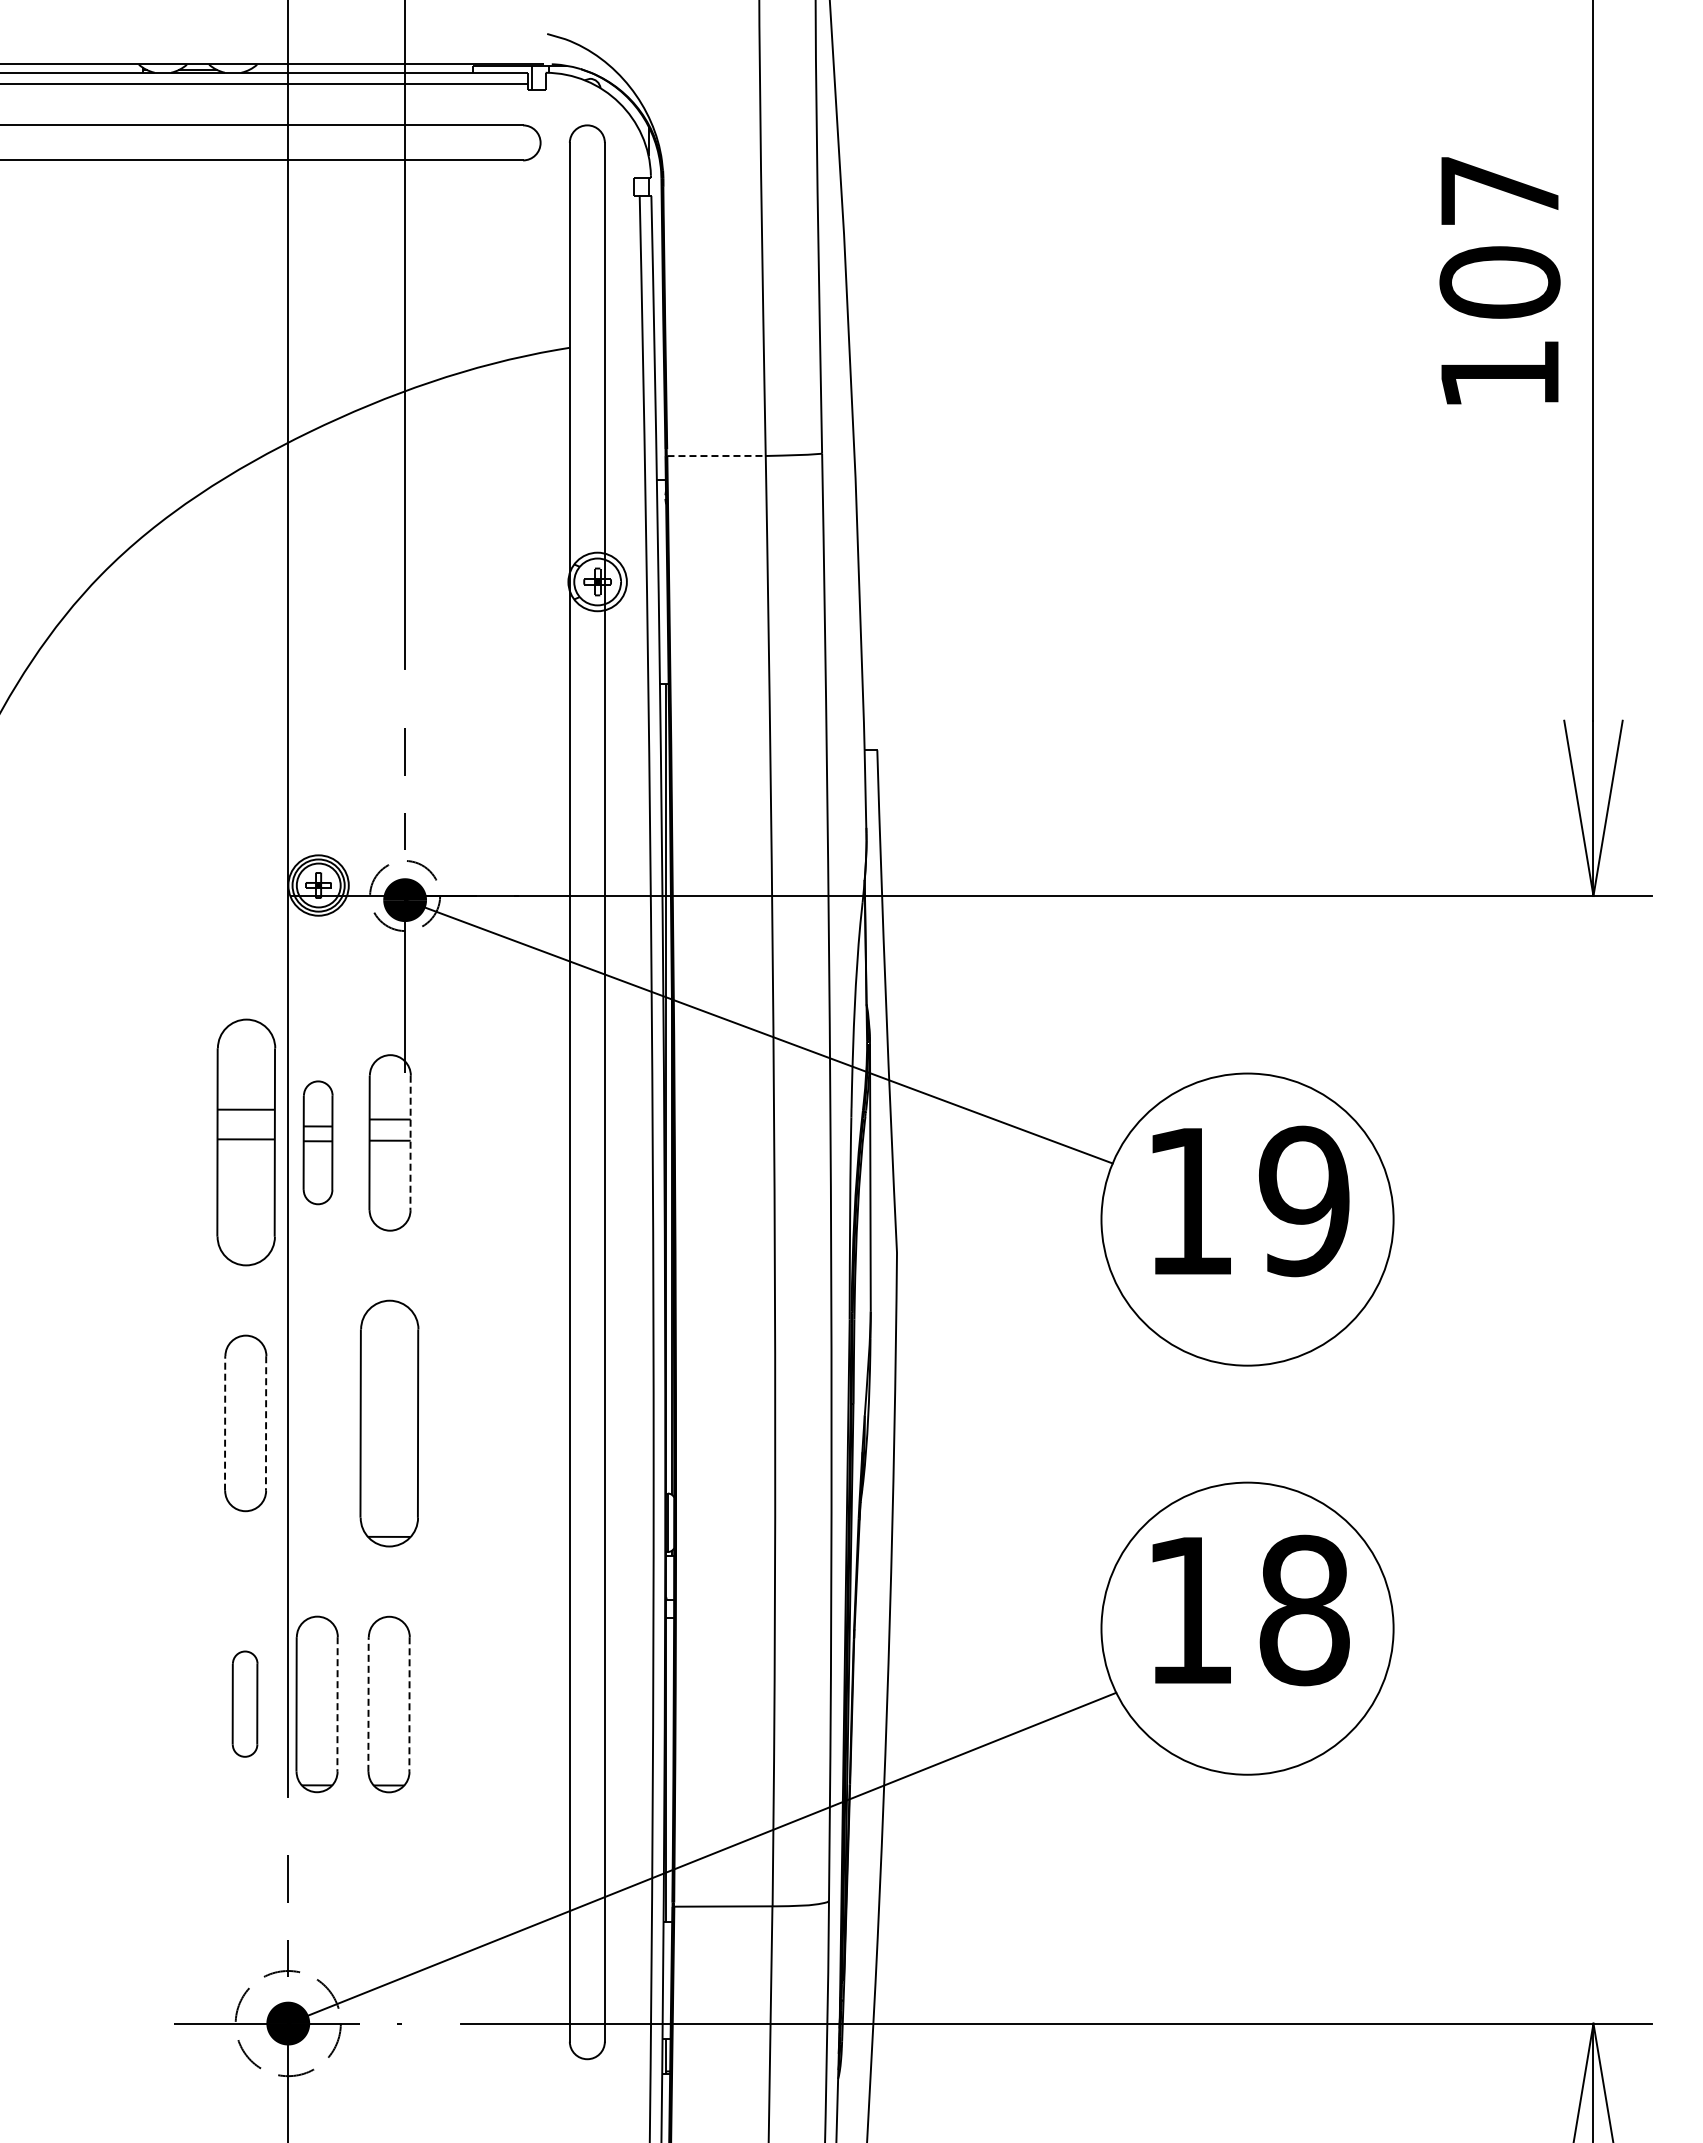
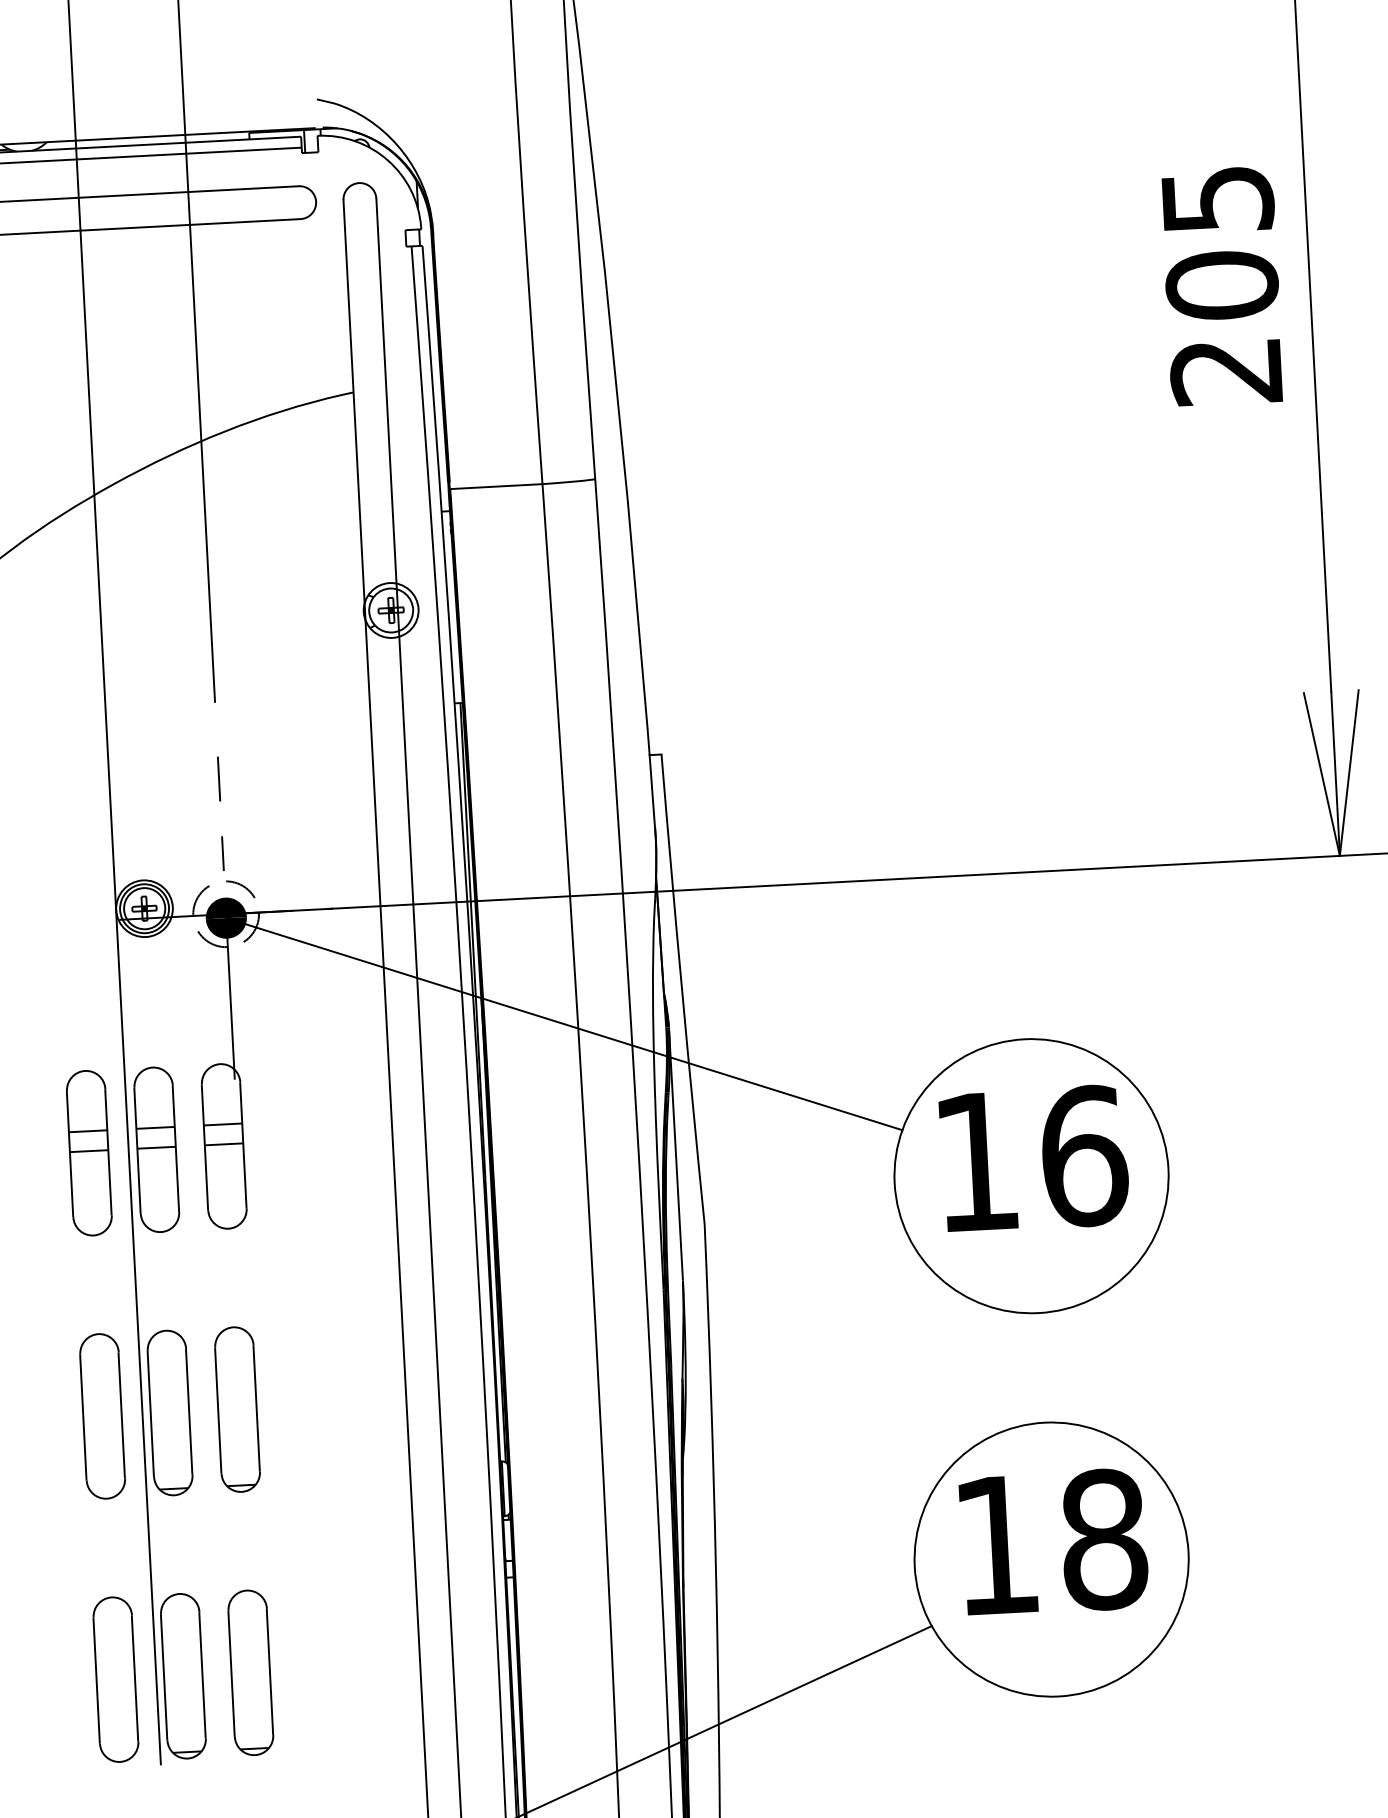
text: (1499, 283) -> (1221, 286), 107 -> 205
line: (717, 456) -> (497, 487), dashed -> solid
part: (245, 1142) -> (88, 1153), size x0.71
part: (317, 1142) -> (156, 1149), size x1.43
line: (410, 1143) -> (243, 1145), dashed -> solid
text: (1304, 1201) -> (1084, 1156), 19 -> 16
line: (225, 1422) -> (83, 1416), dashed -> solid
line: (266, 1423) -> (122, 1415), dashed -> solid
part: (317, 1423) -> (169, 1412), added
part: (389, 1423) -> (237, 1409), size x0.71
part: (244, 1703) -> (115, 1678), size x1.67
line: (337, 1704) -> (202, 1675), dashed -> solid
line: (368, 1704) -> (231, 1673), dashed -> solid
line: (409, 1705) -> (269, 1672), dashed -> solid

